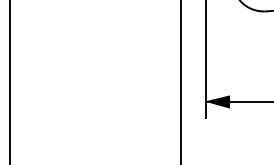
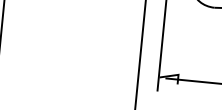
fill: (217, 102) -> (168, 78), removed

